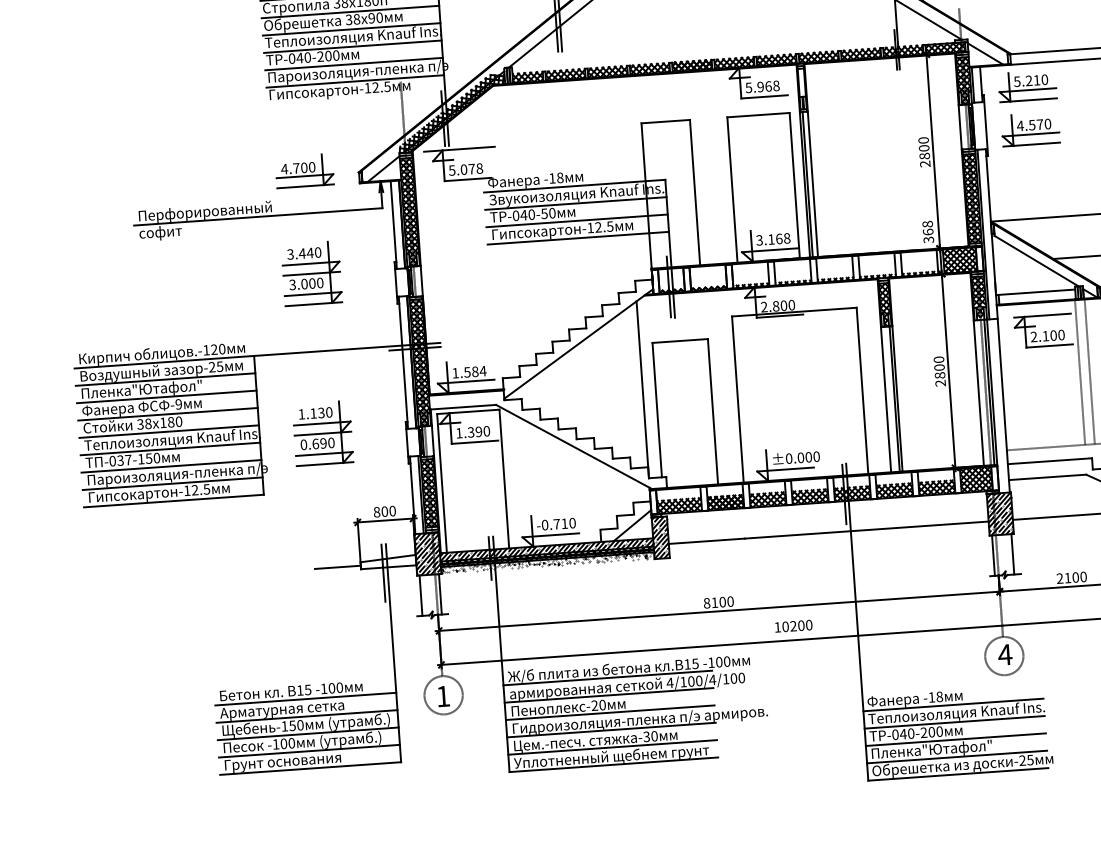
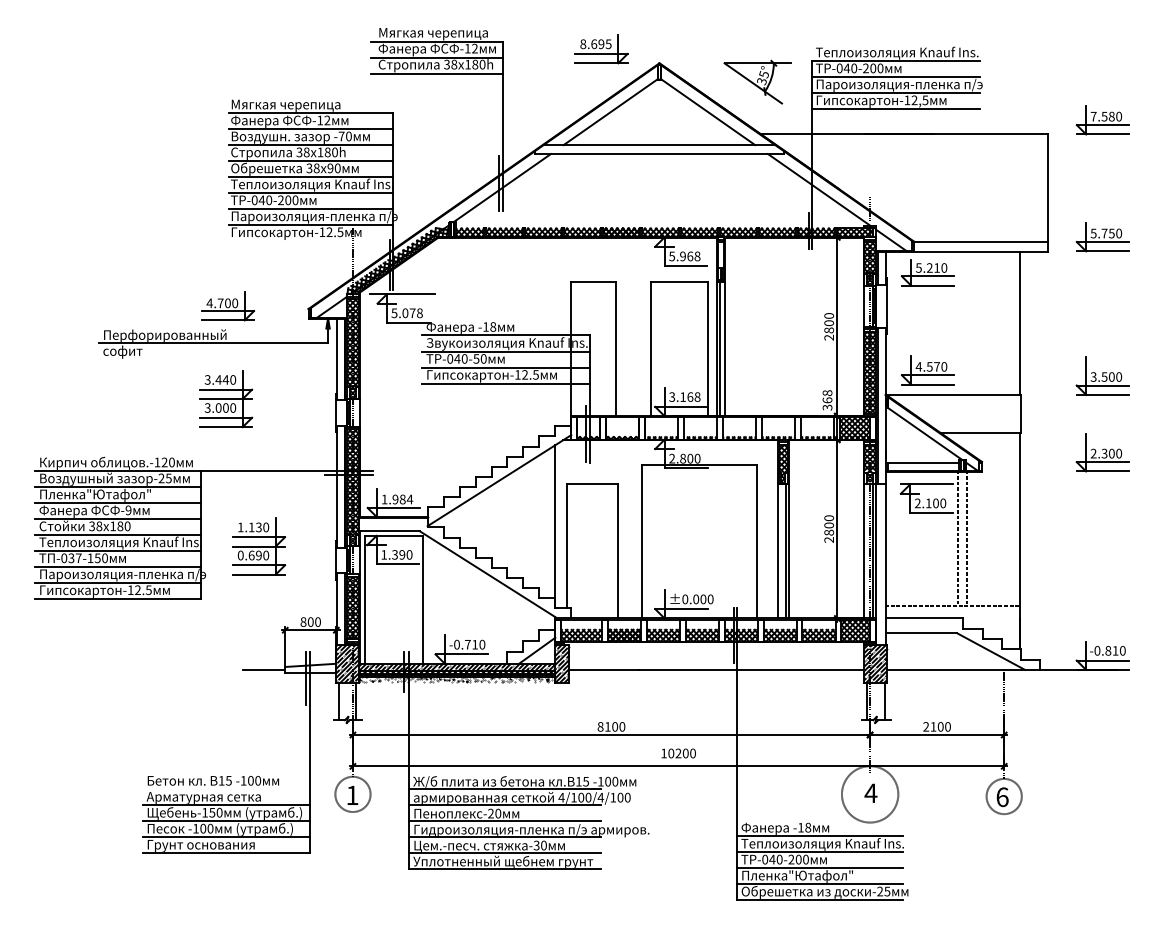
part: (1029, 129) -> (927, 370), moved
part: (305, 171) -> (228, 306), moved
part: (312, 274) -> (226, 399), moved
text: (467, 372) -> (395, 499), 1.584 -> 1.984
circle: (1003, 656) -> (869, 794), size x1.6
line: (305, 699) -> (225, 789), removed

